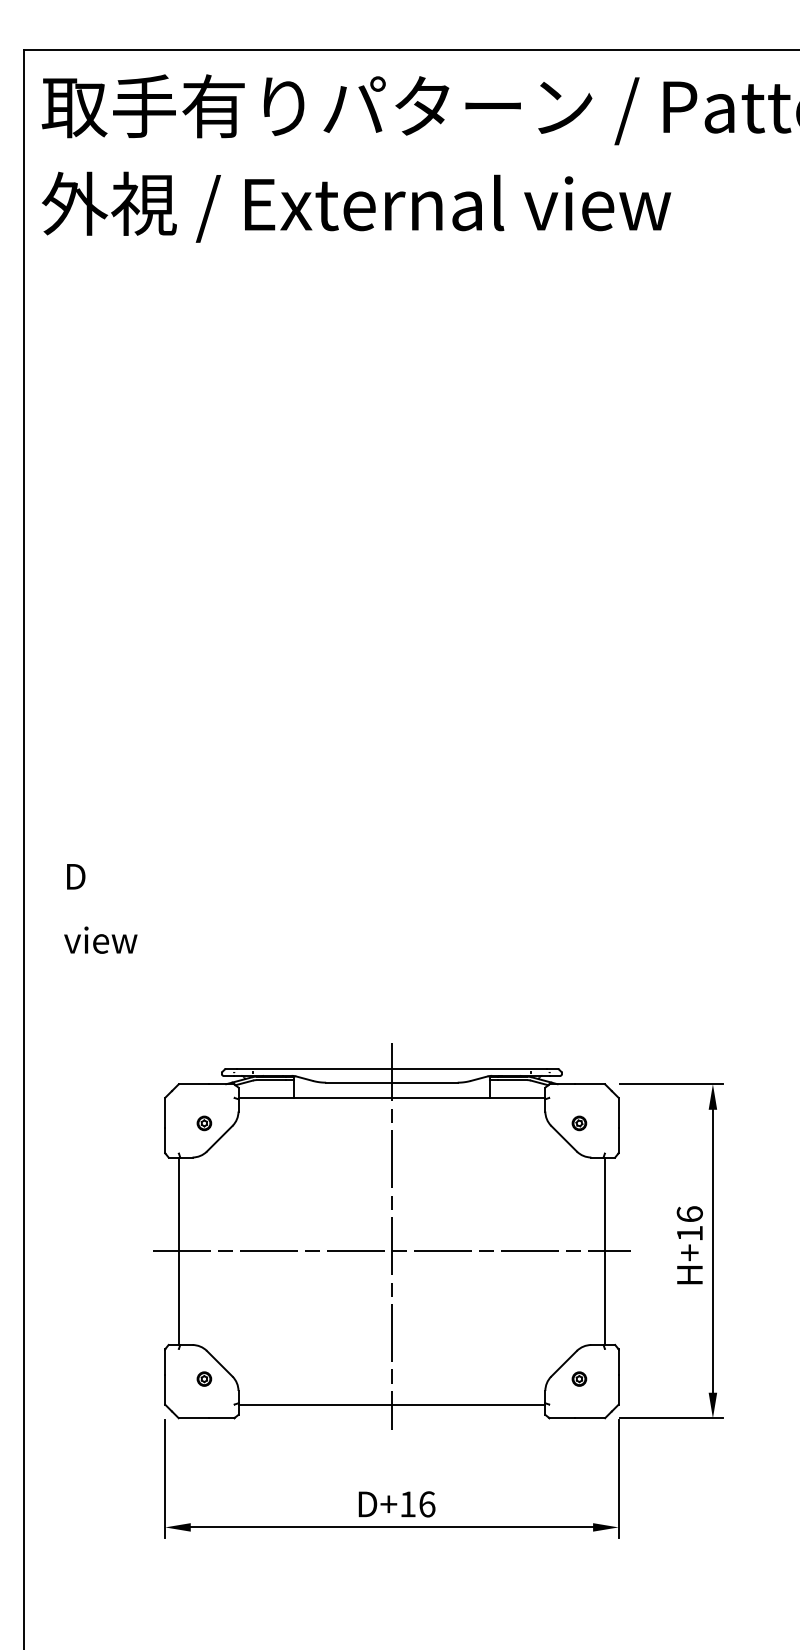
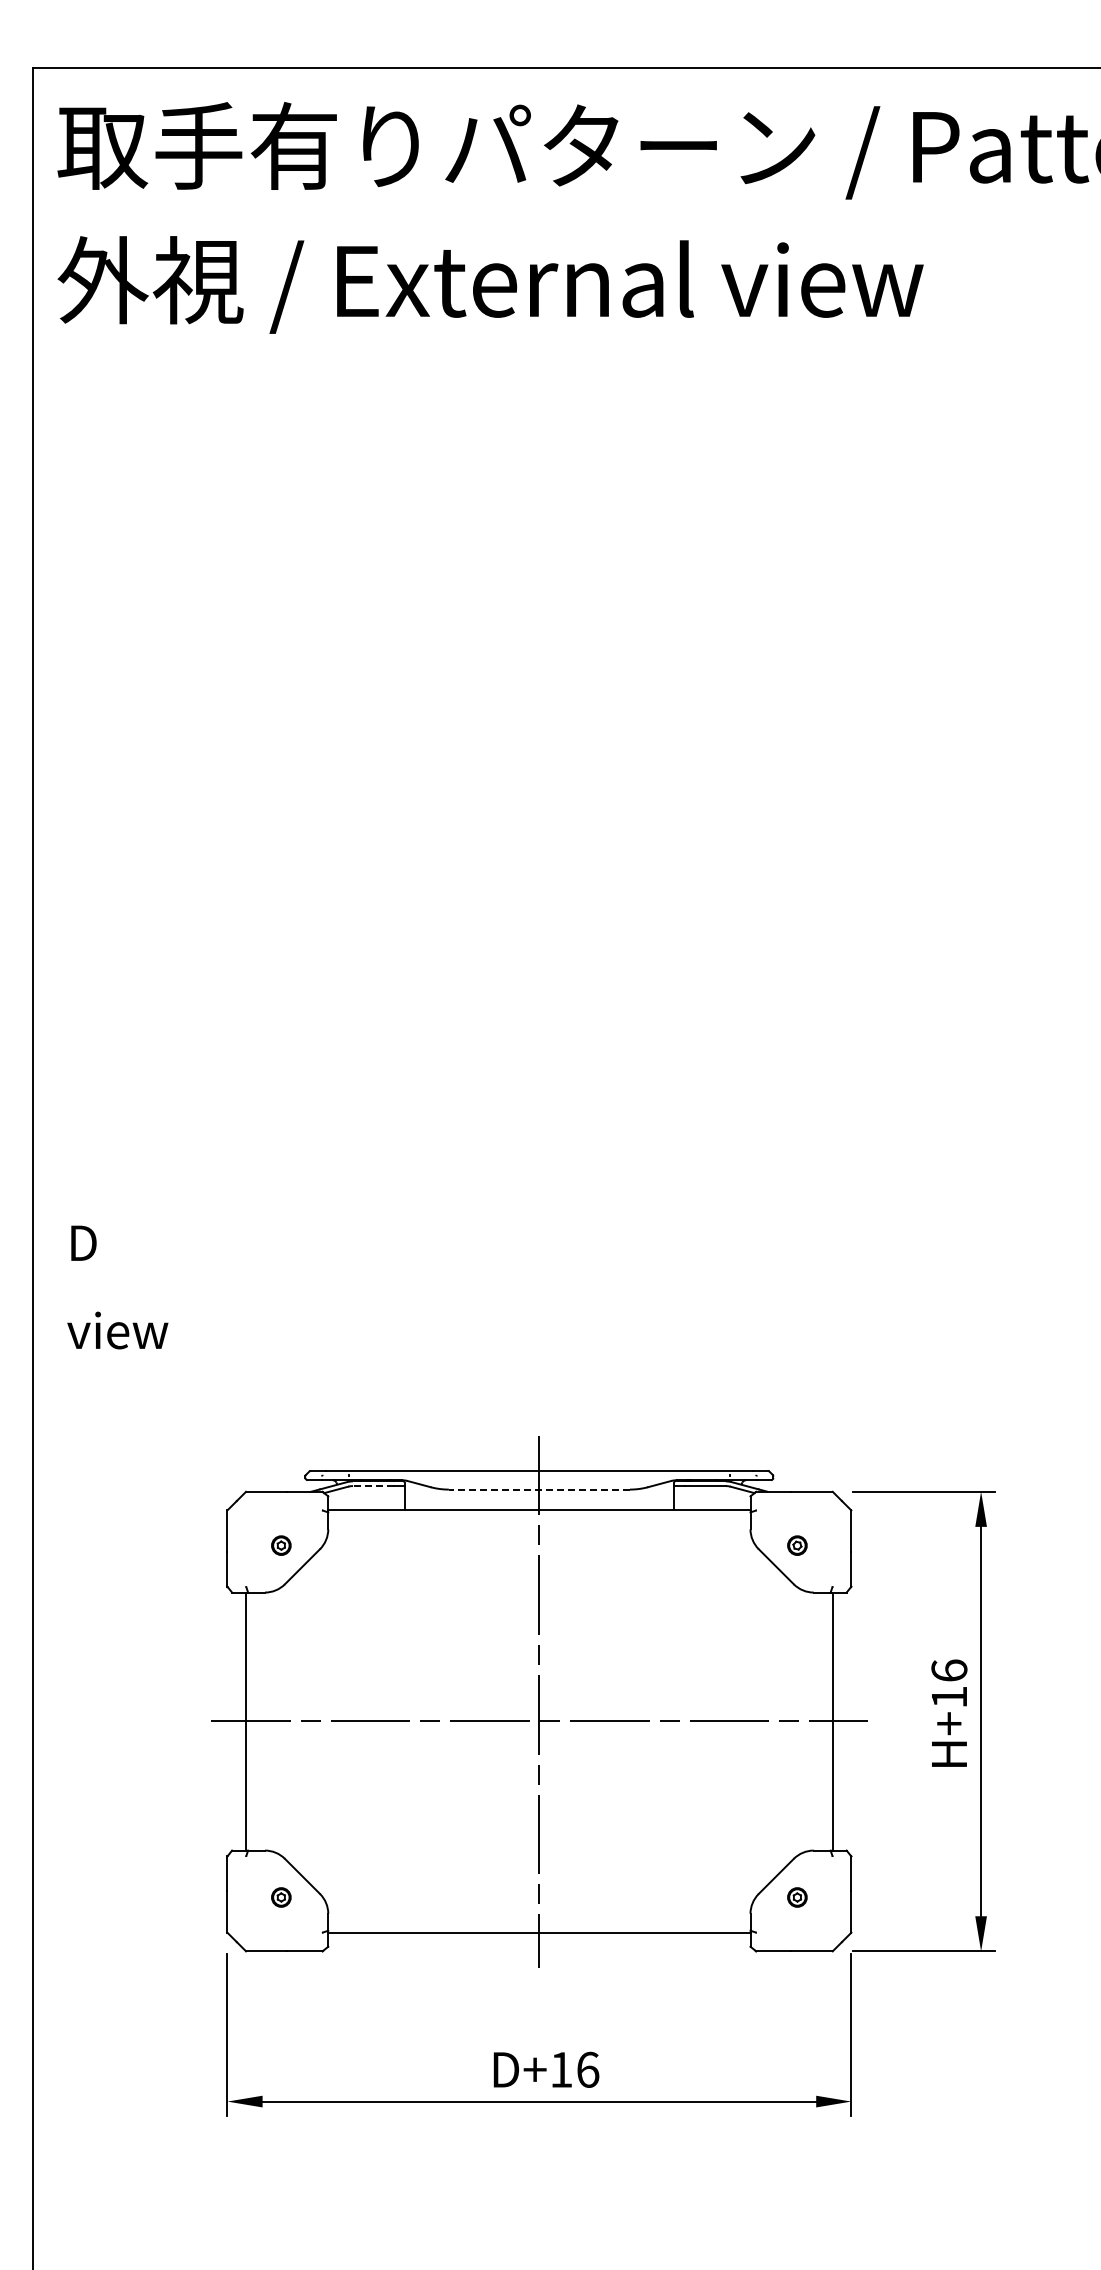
text: (100, 908) -> (117, 1287), moved
line: (270, 1080) -> (372, 1486), solid -> dashed
line: (392, 1082) -> (539, 1489), solid -> dashed

